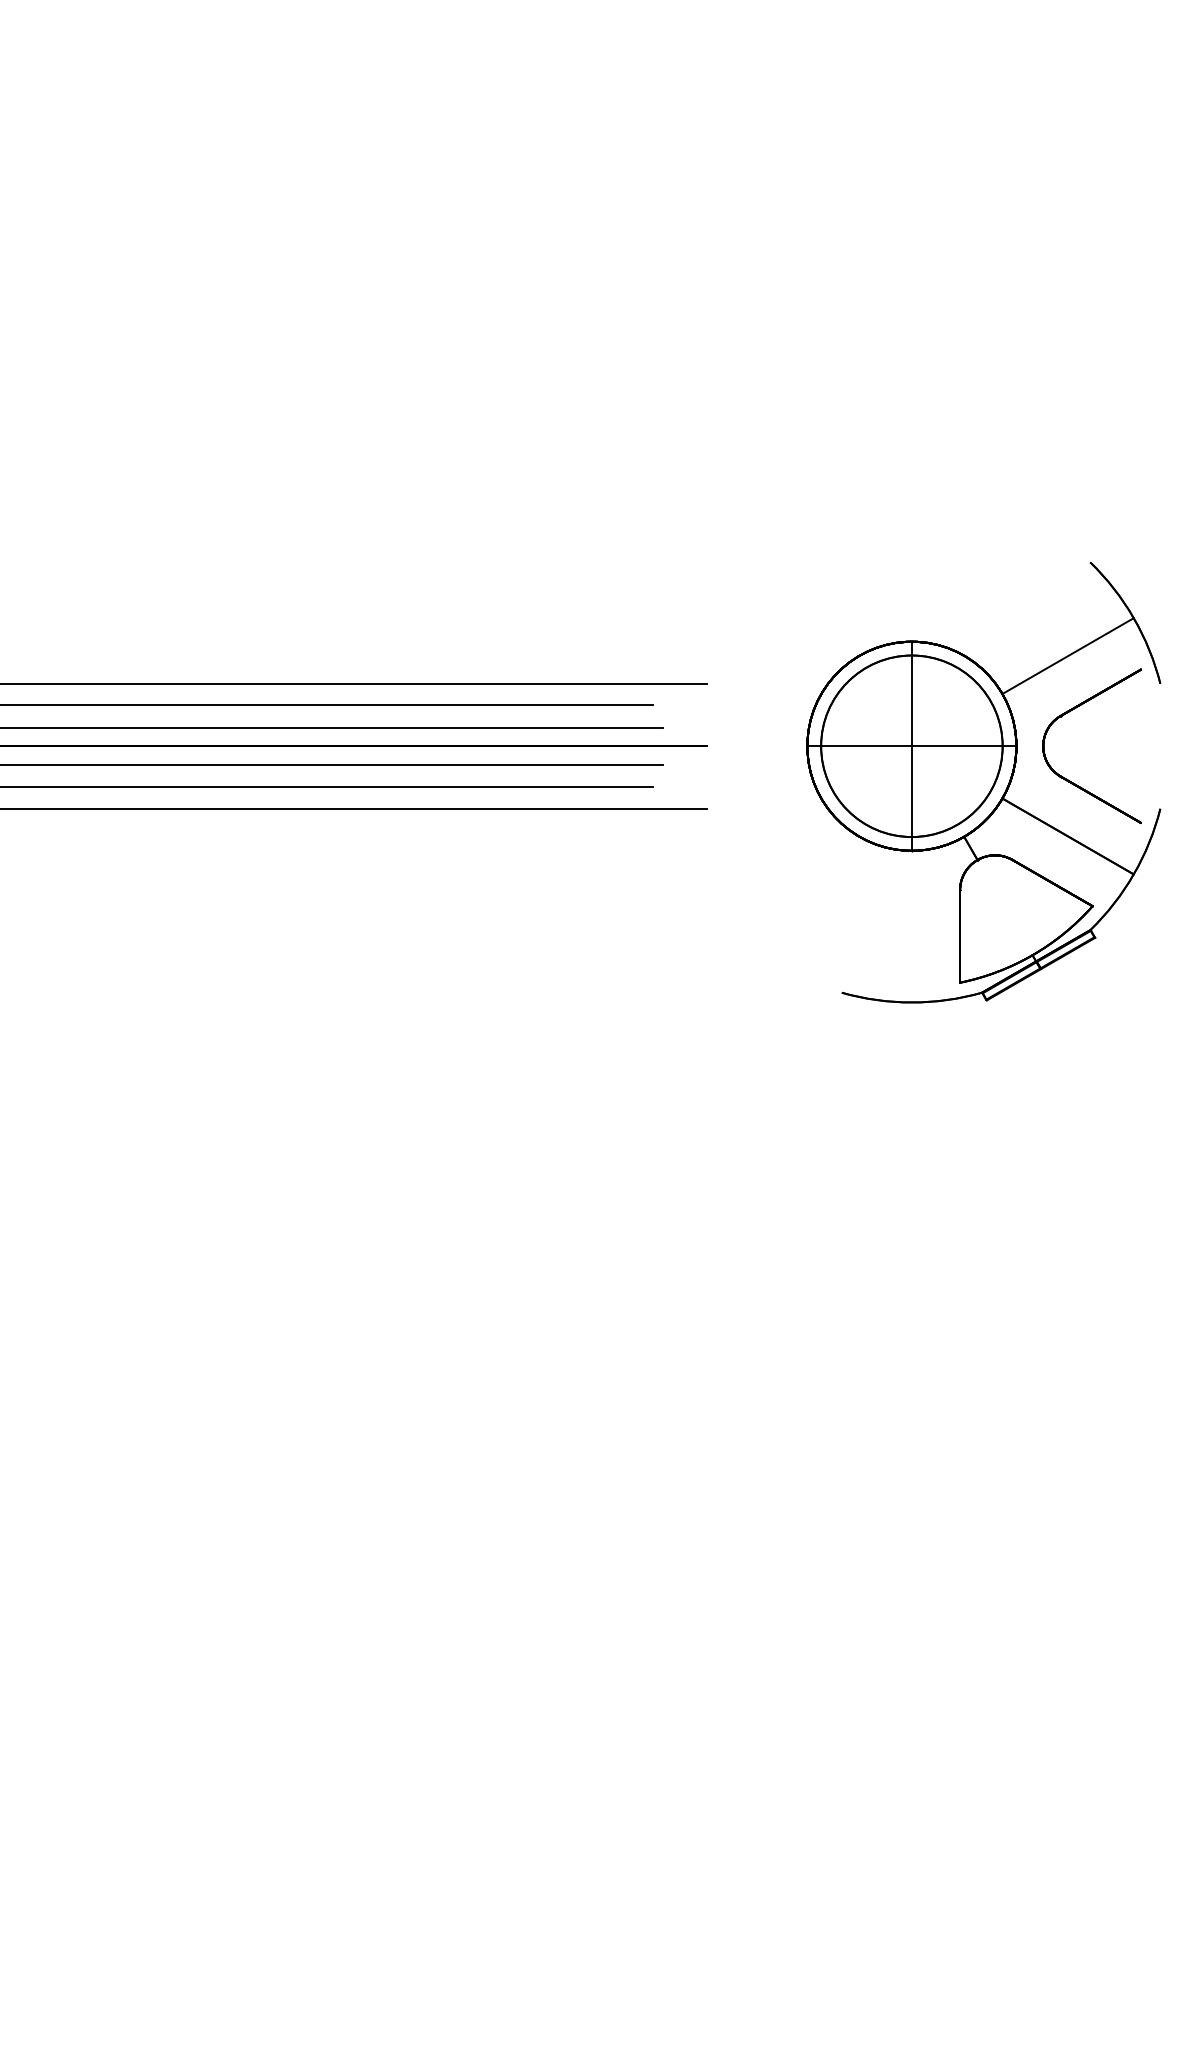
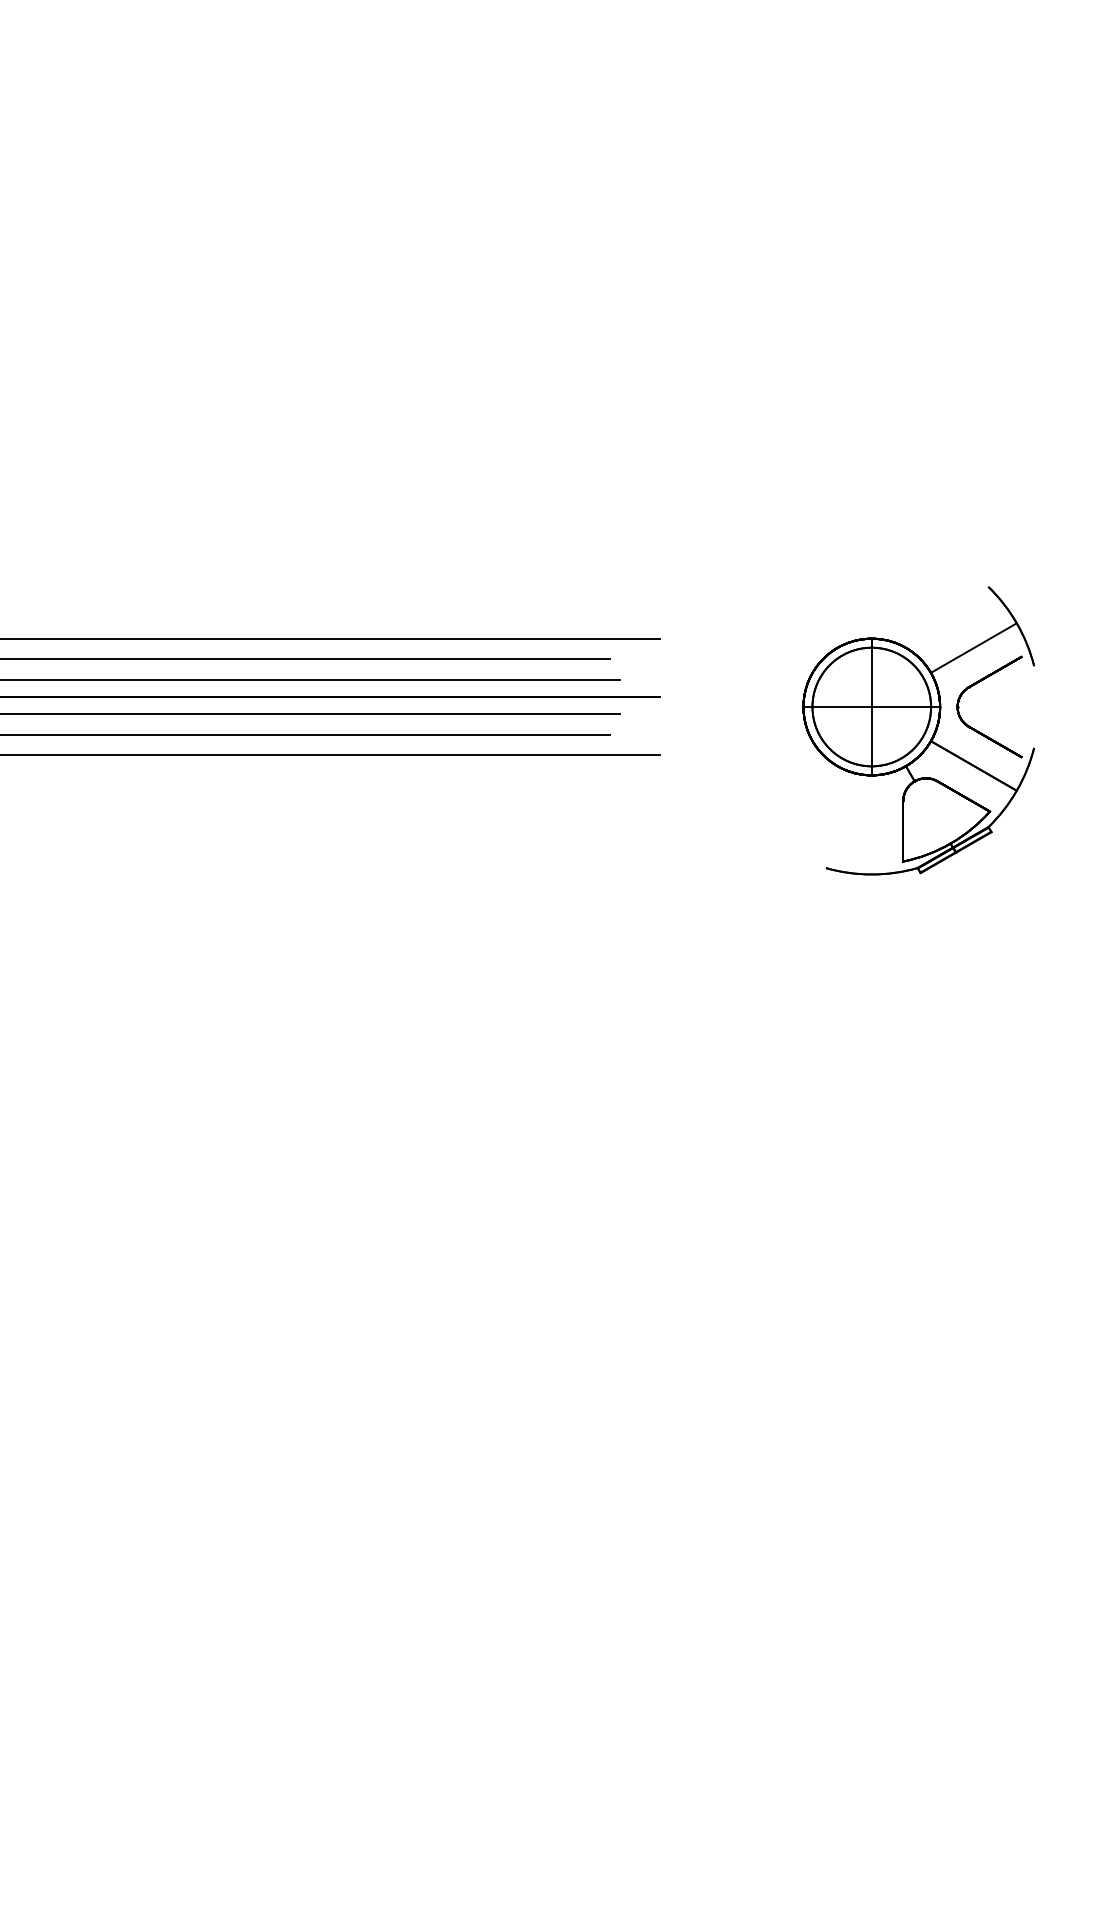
part: (983, 782) -> (918, 730), size x0.7

